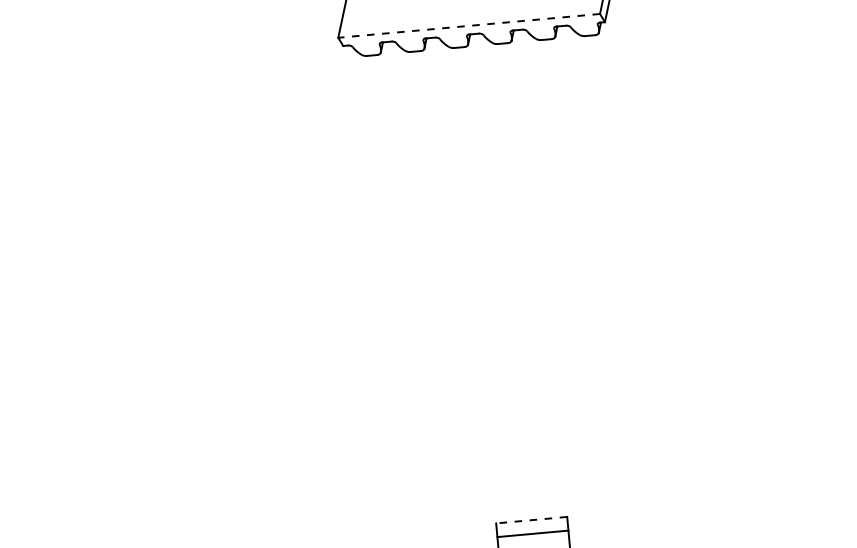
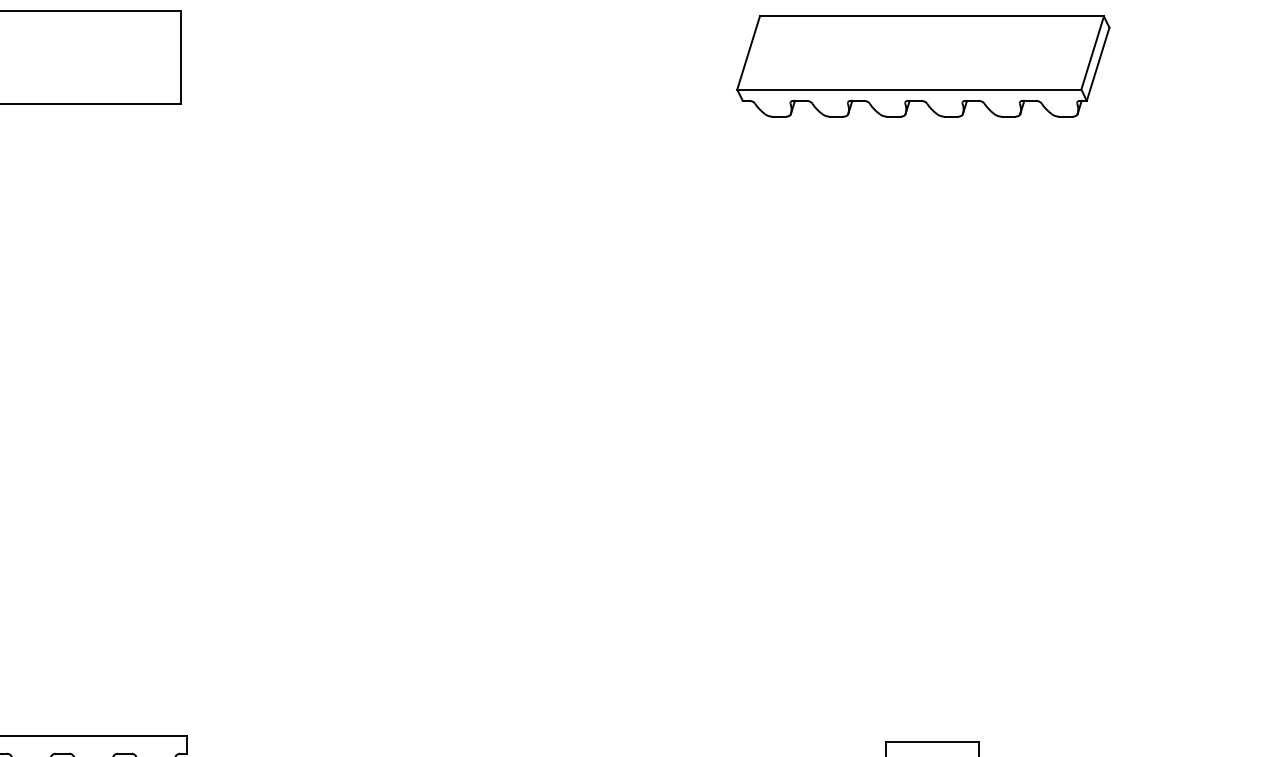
line: (468, 25) -> (908, 89), dashed -> solid
line: (531, 520) -> (932, 741), dashed -> solid

